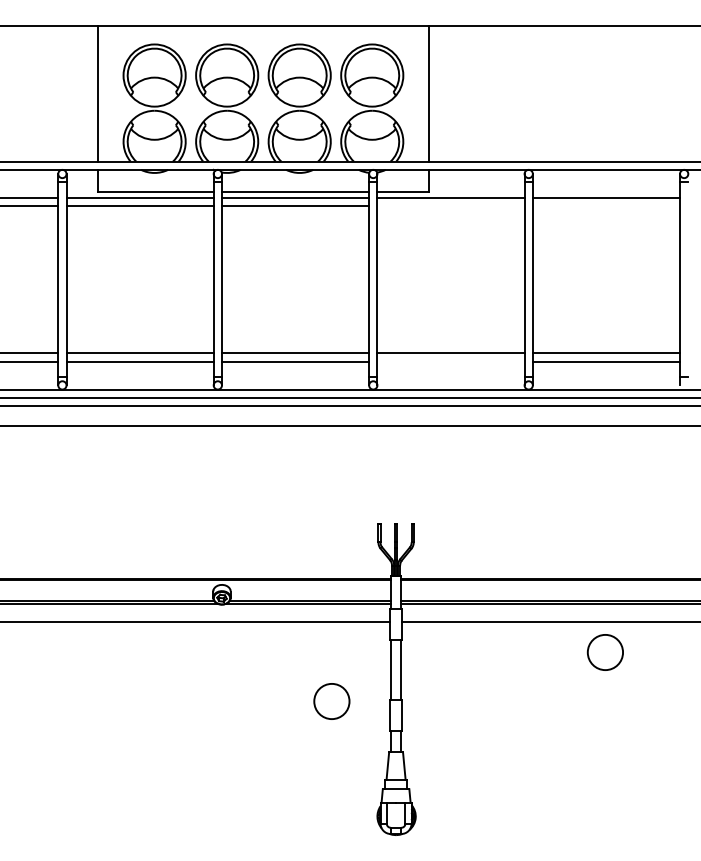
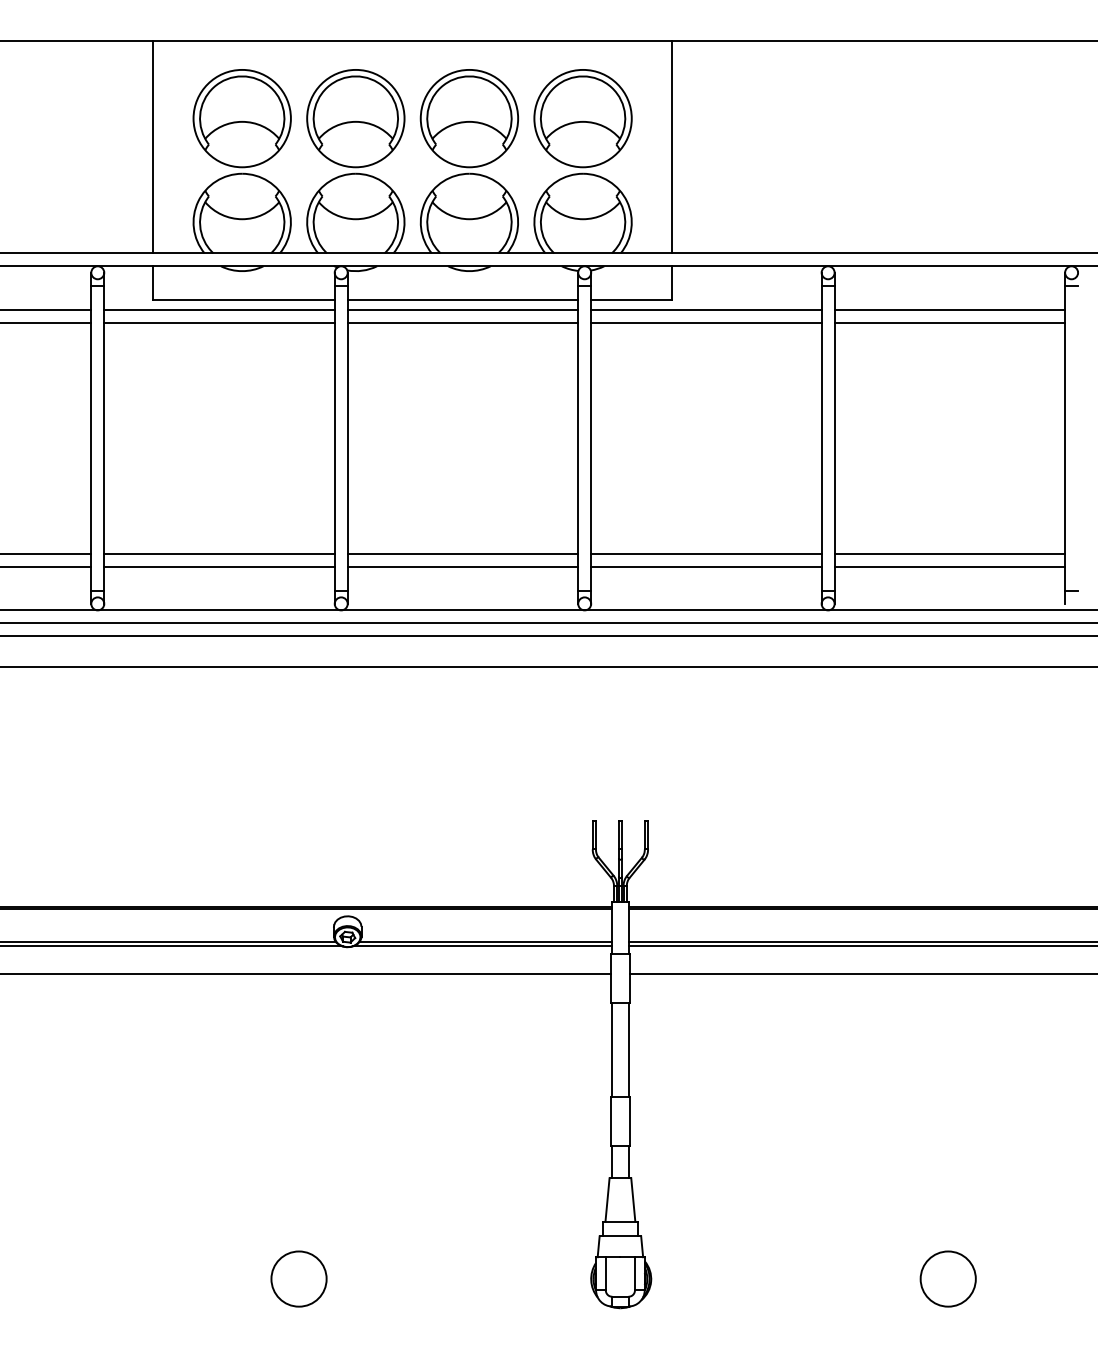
line: (450, 206) -> (705, 323), added
line: (606, 206) -> (949, 323), added
line: (450, 361) -> (705, 566), added
circle: (604, 652) -> (946, 1279), moved
circle: (331, 701) -> (298, 1279), moved

